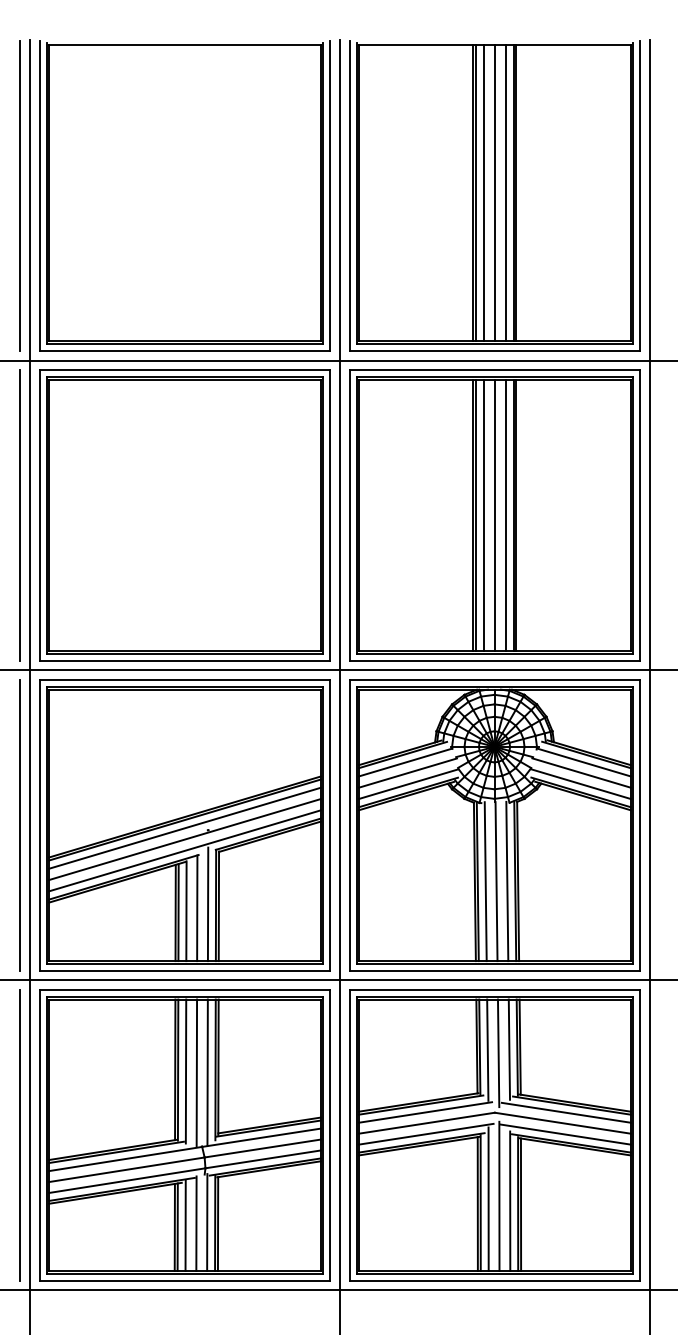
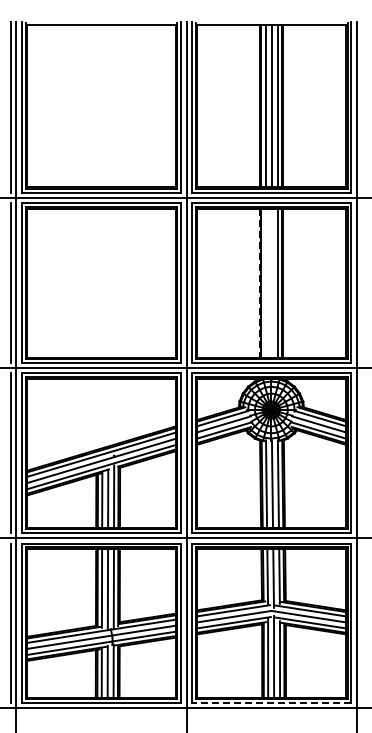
line: (483, 514) -> (265, 282), removed
line: (494, 514) -> (271, 282), removed
line: (472, 516) -> (259, 283), solid -> dashed
line: (494, 1281) -> (271, 703), solid -> dashed

